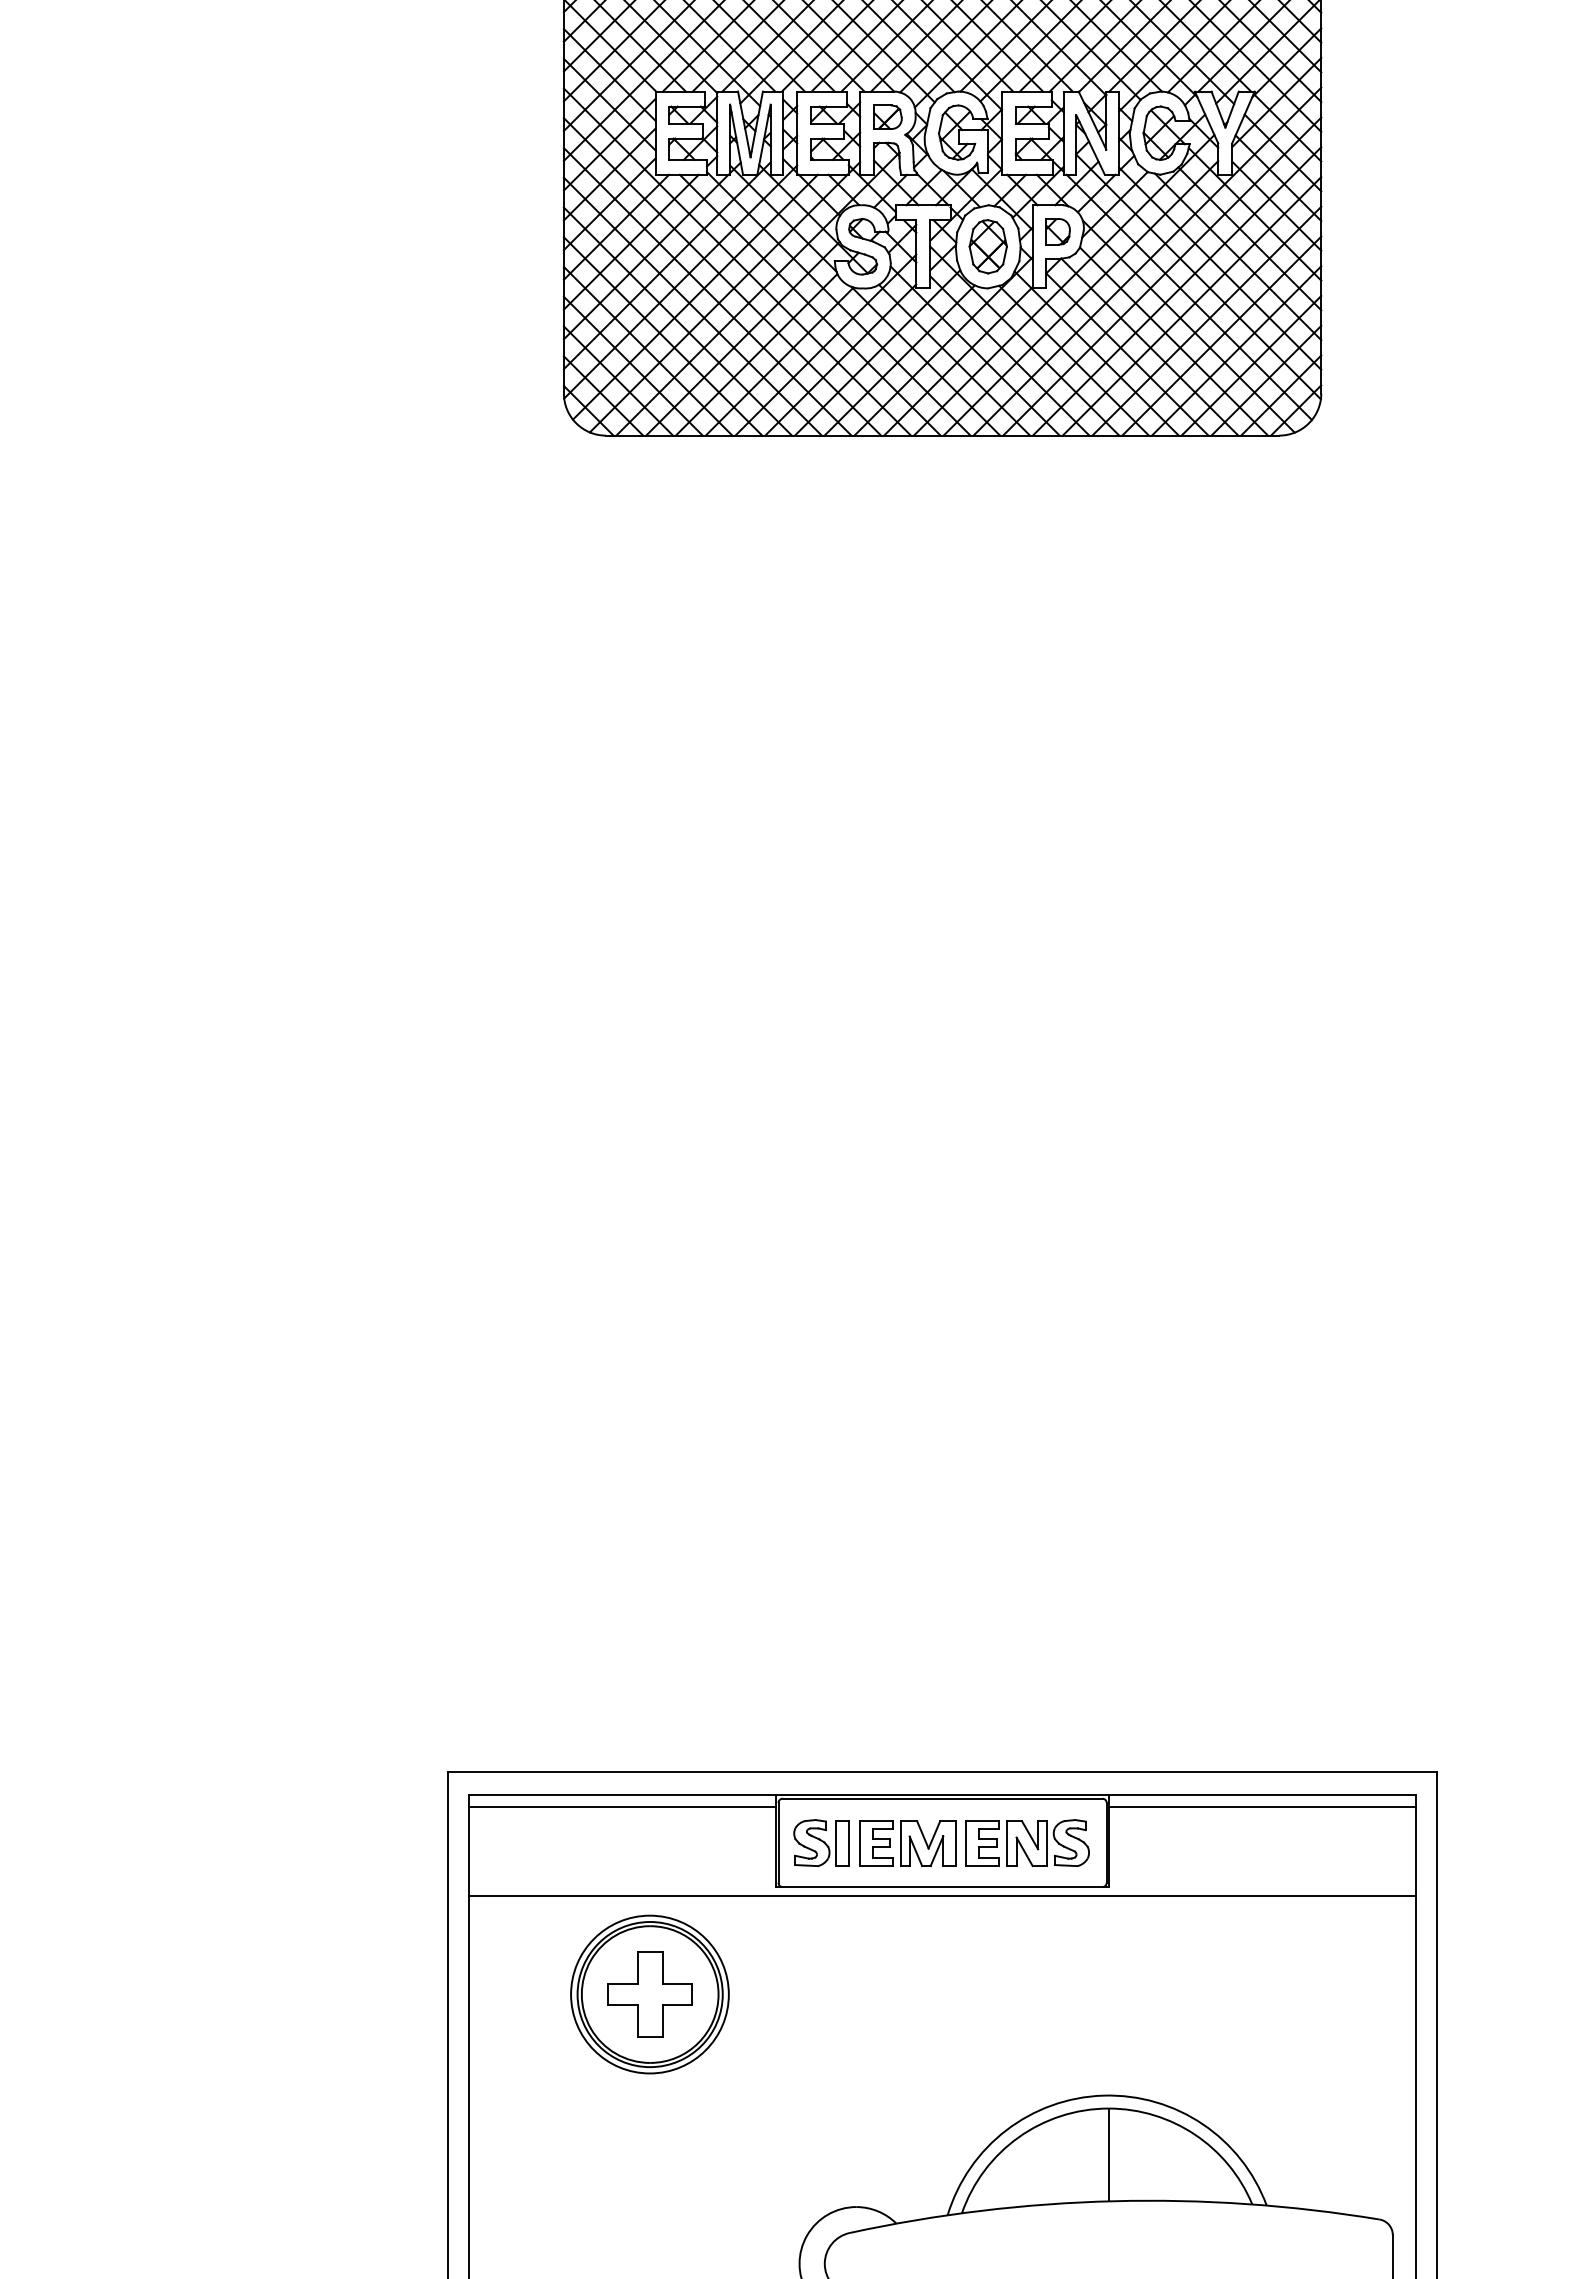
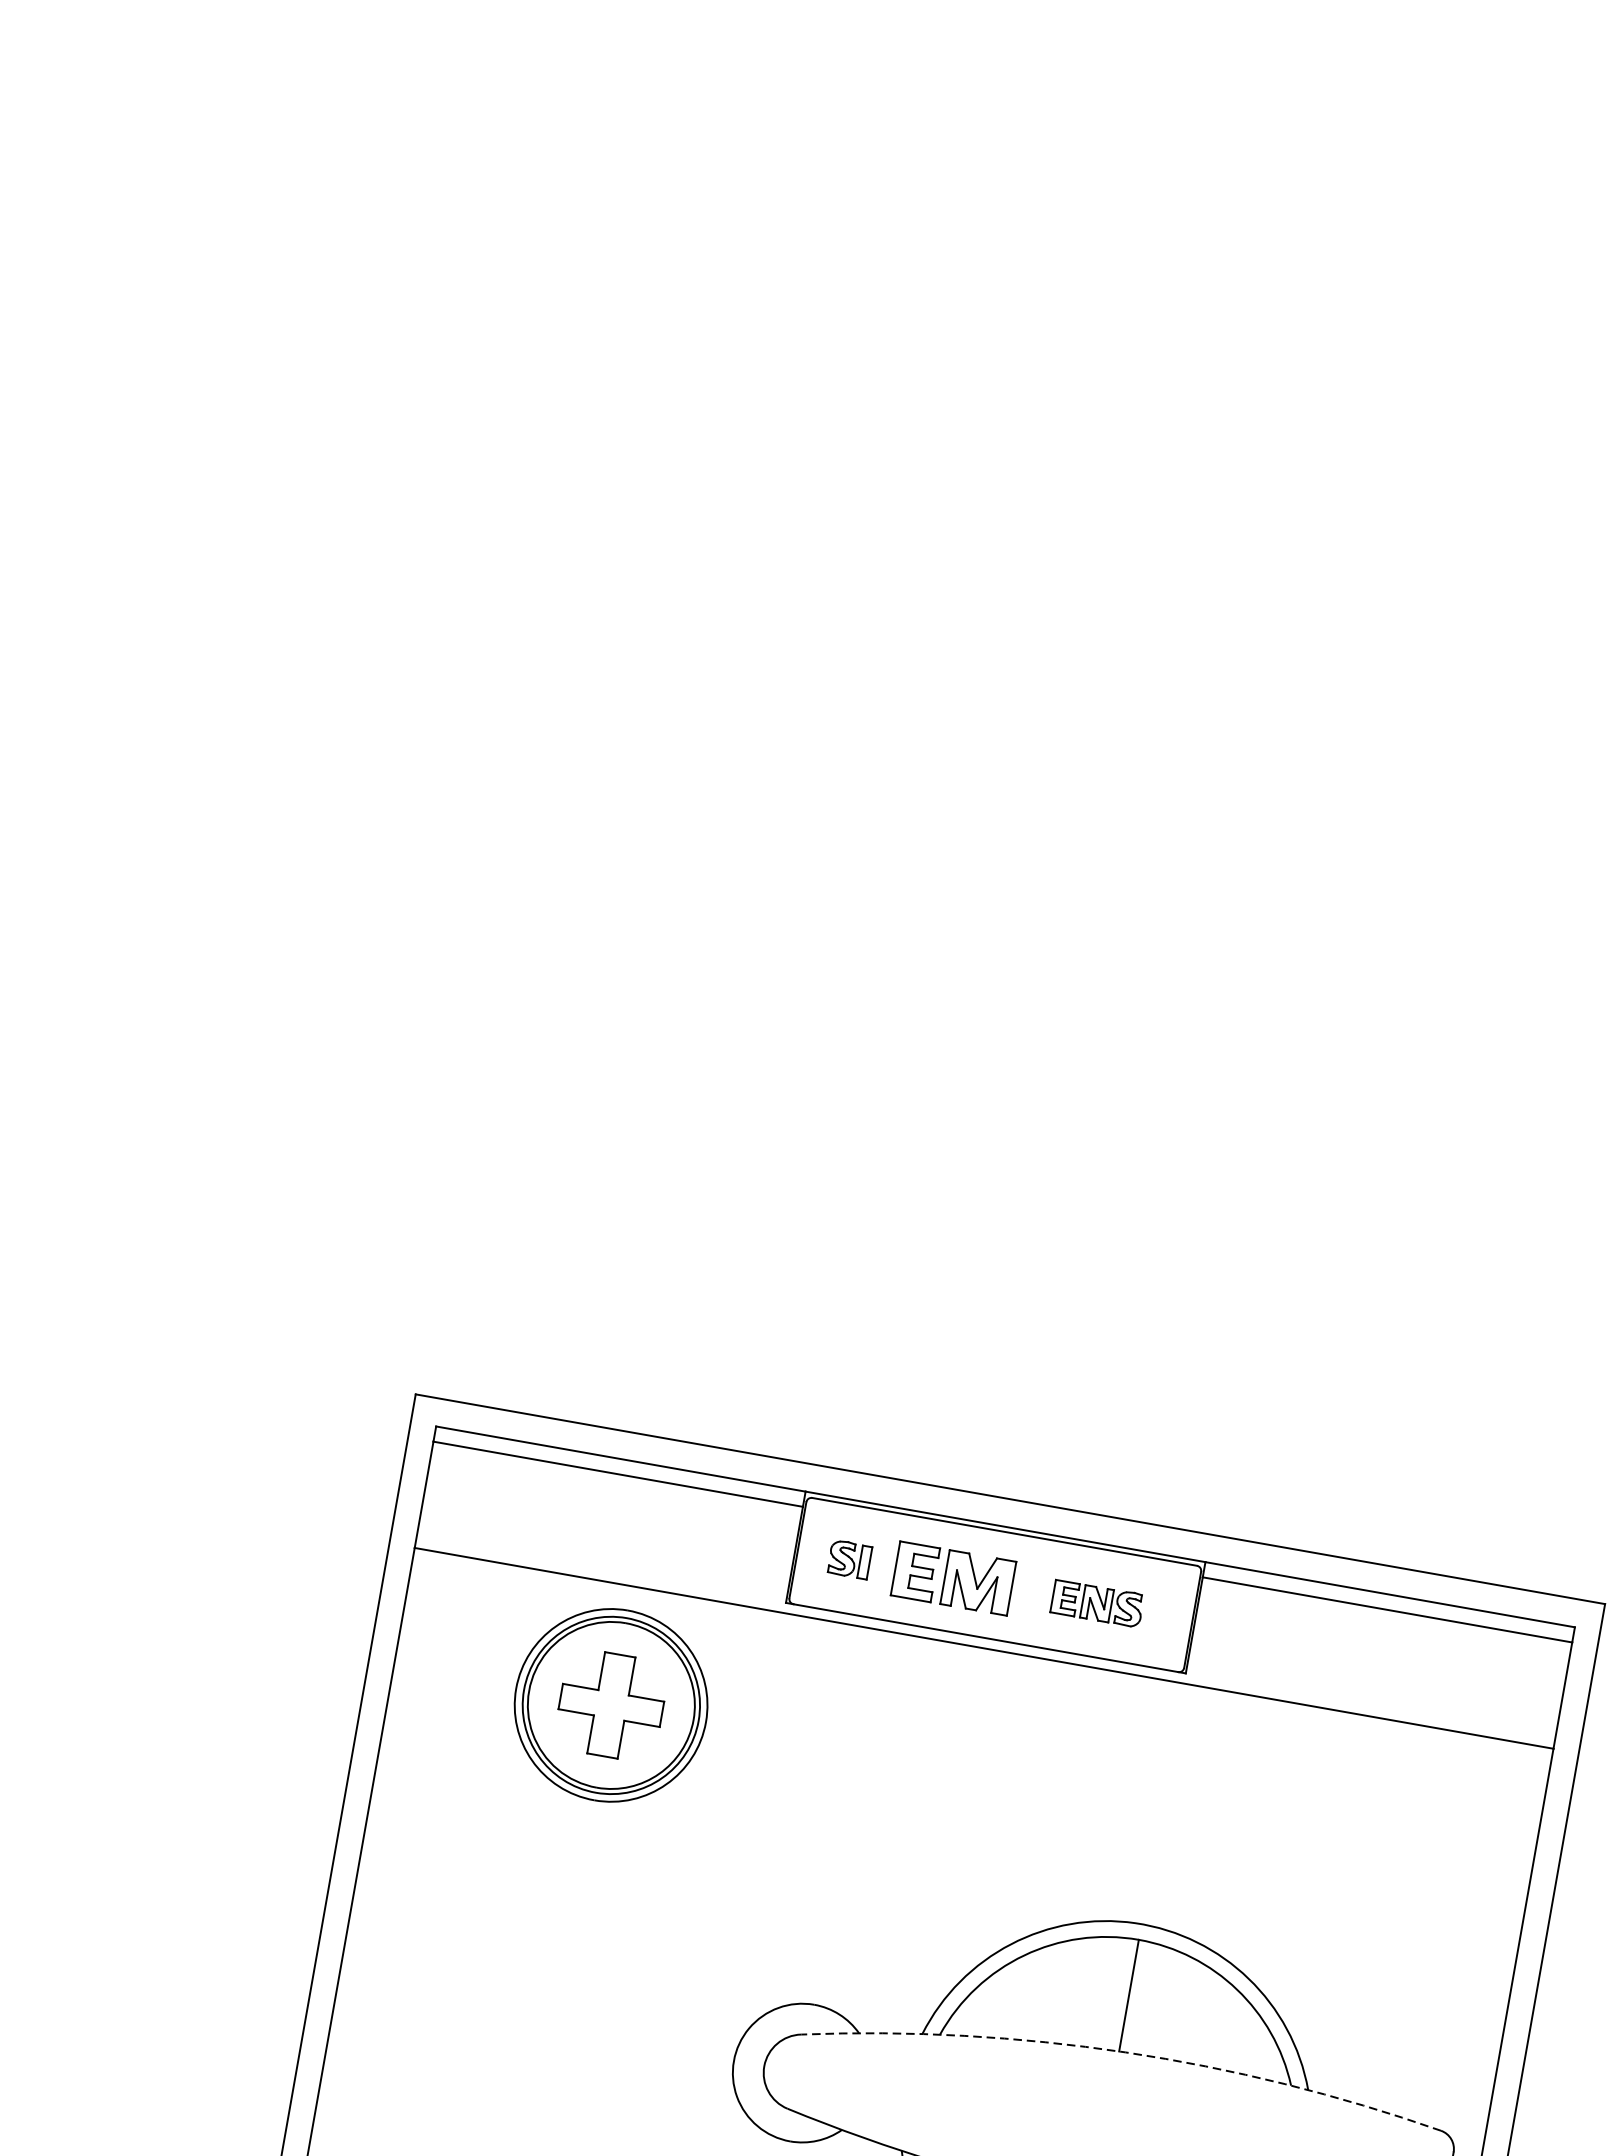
part: (821, 1842) -> (849, 1558), size x0.6
part: (1027, 1843) -> (1097, 1603), size x0.6
arc: (1114, 2201) -> (1125, 2052), solid -> dashed

